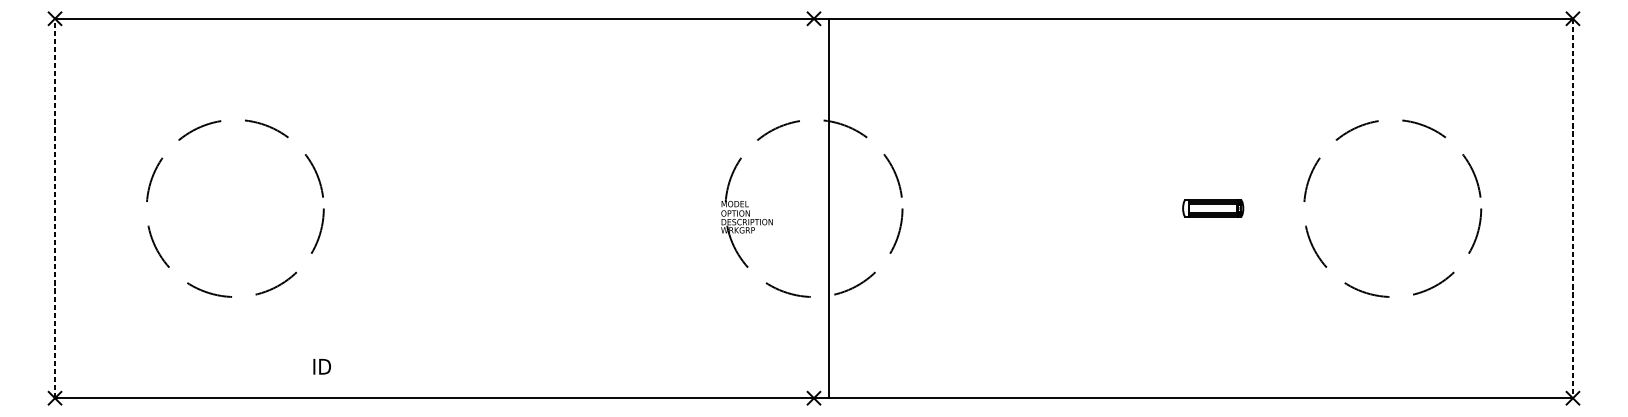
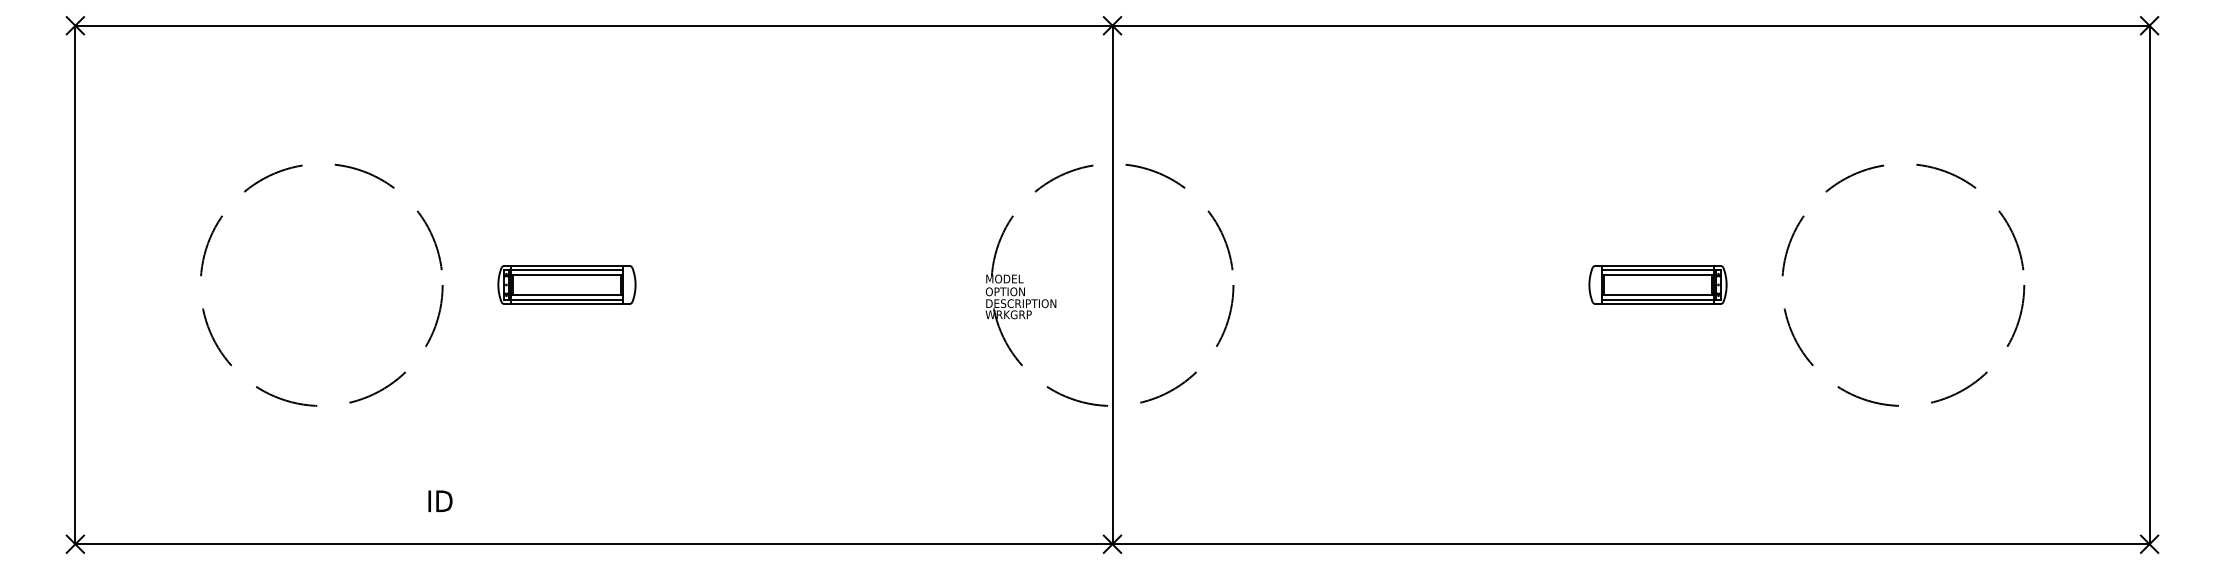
line: (55, 208) -> (75, 284), dashed -> solid
part: (414, 208) -> (566, 284), added
line: (829, 208) -> (1112, 284), moved
part: (1212, 208) -> (1657, 284), size x1.67
line: (1572, 208) -> (2149, 285), dashed -> solid

